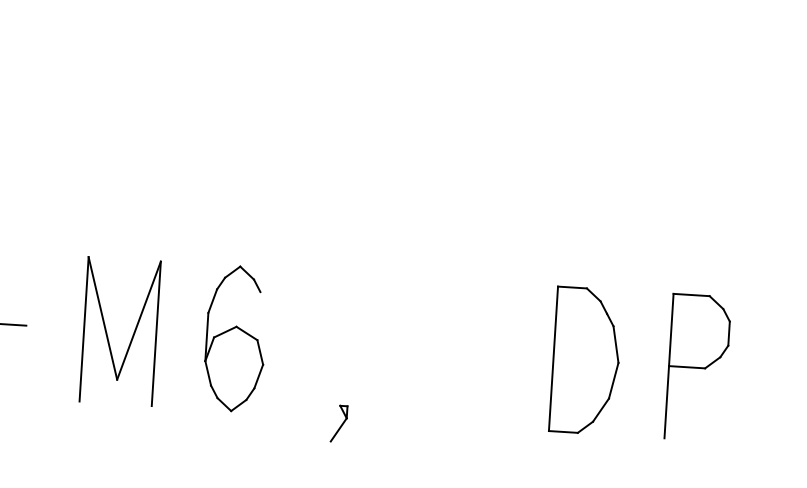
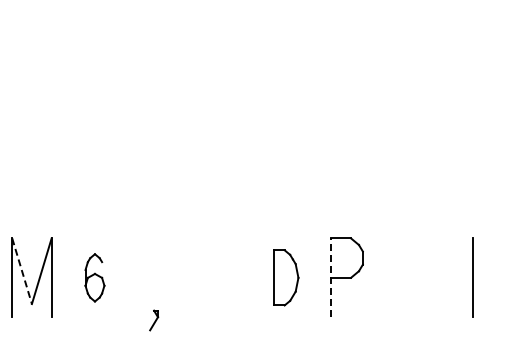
line: (103, 318) -> (22, 271), solid -> dashed
part: (234, 338) -> (94, 277), size x0.6
part: (584, 360) -> (285, 277), size x0.7
line: (669, 365) -> (331, 277), solid -> dashed

